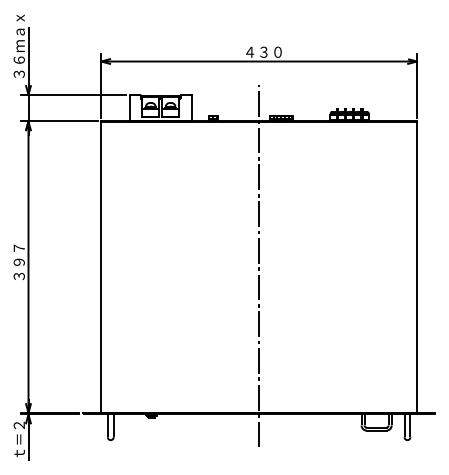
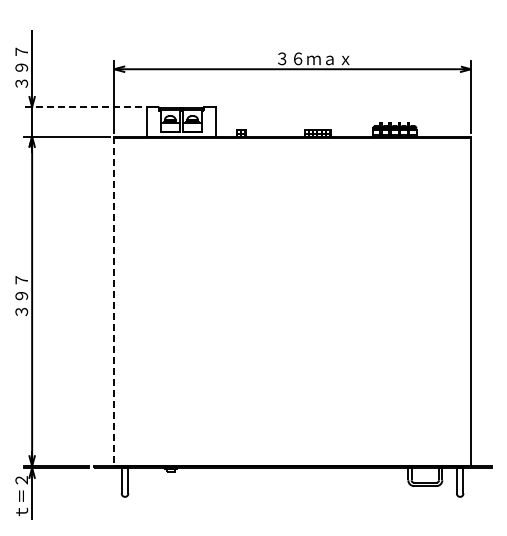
text: (19, 38) -> (21, 43), ３６ｍａｘ -> ３９７
text: (277, 52) -> (313, 58), ４３０ -> ３６ｍａｘ
line: (73, 95) -> (82, 107), solid -> dashed
line: (259, 266) -> (292, 300), removed
line: (101, 267) -> (114, 301), solid -> dashed

